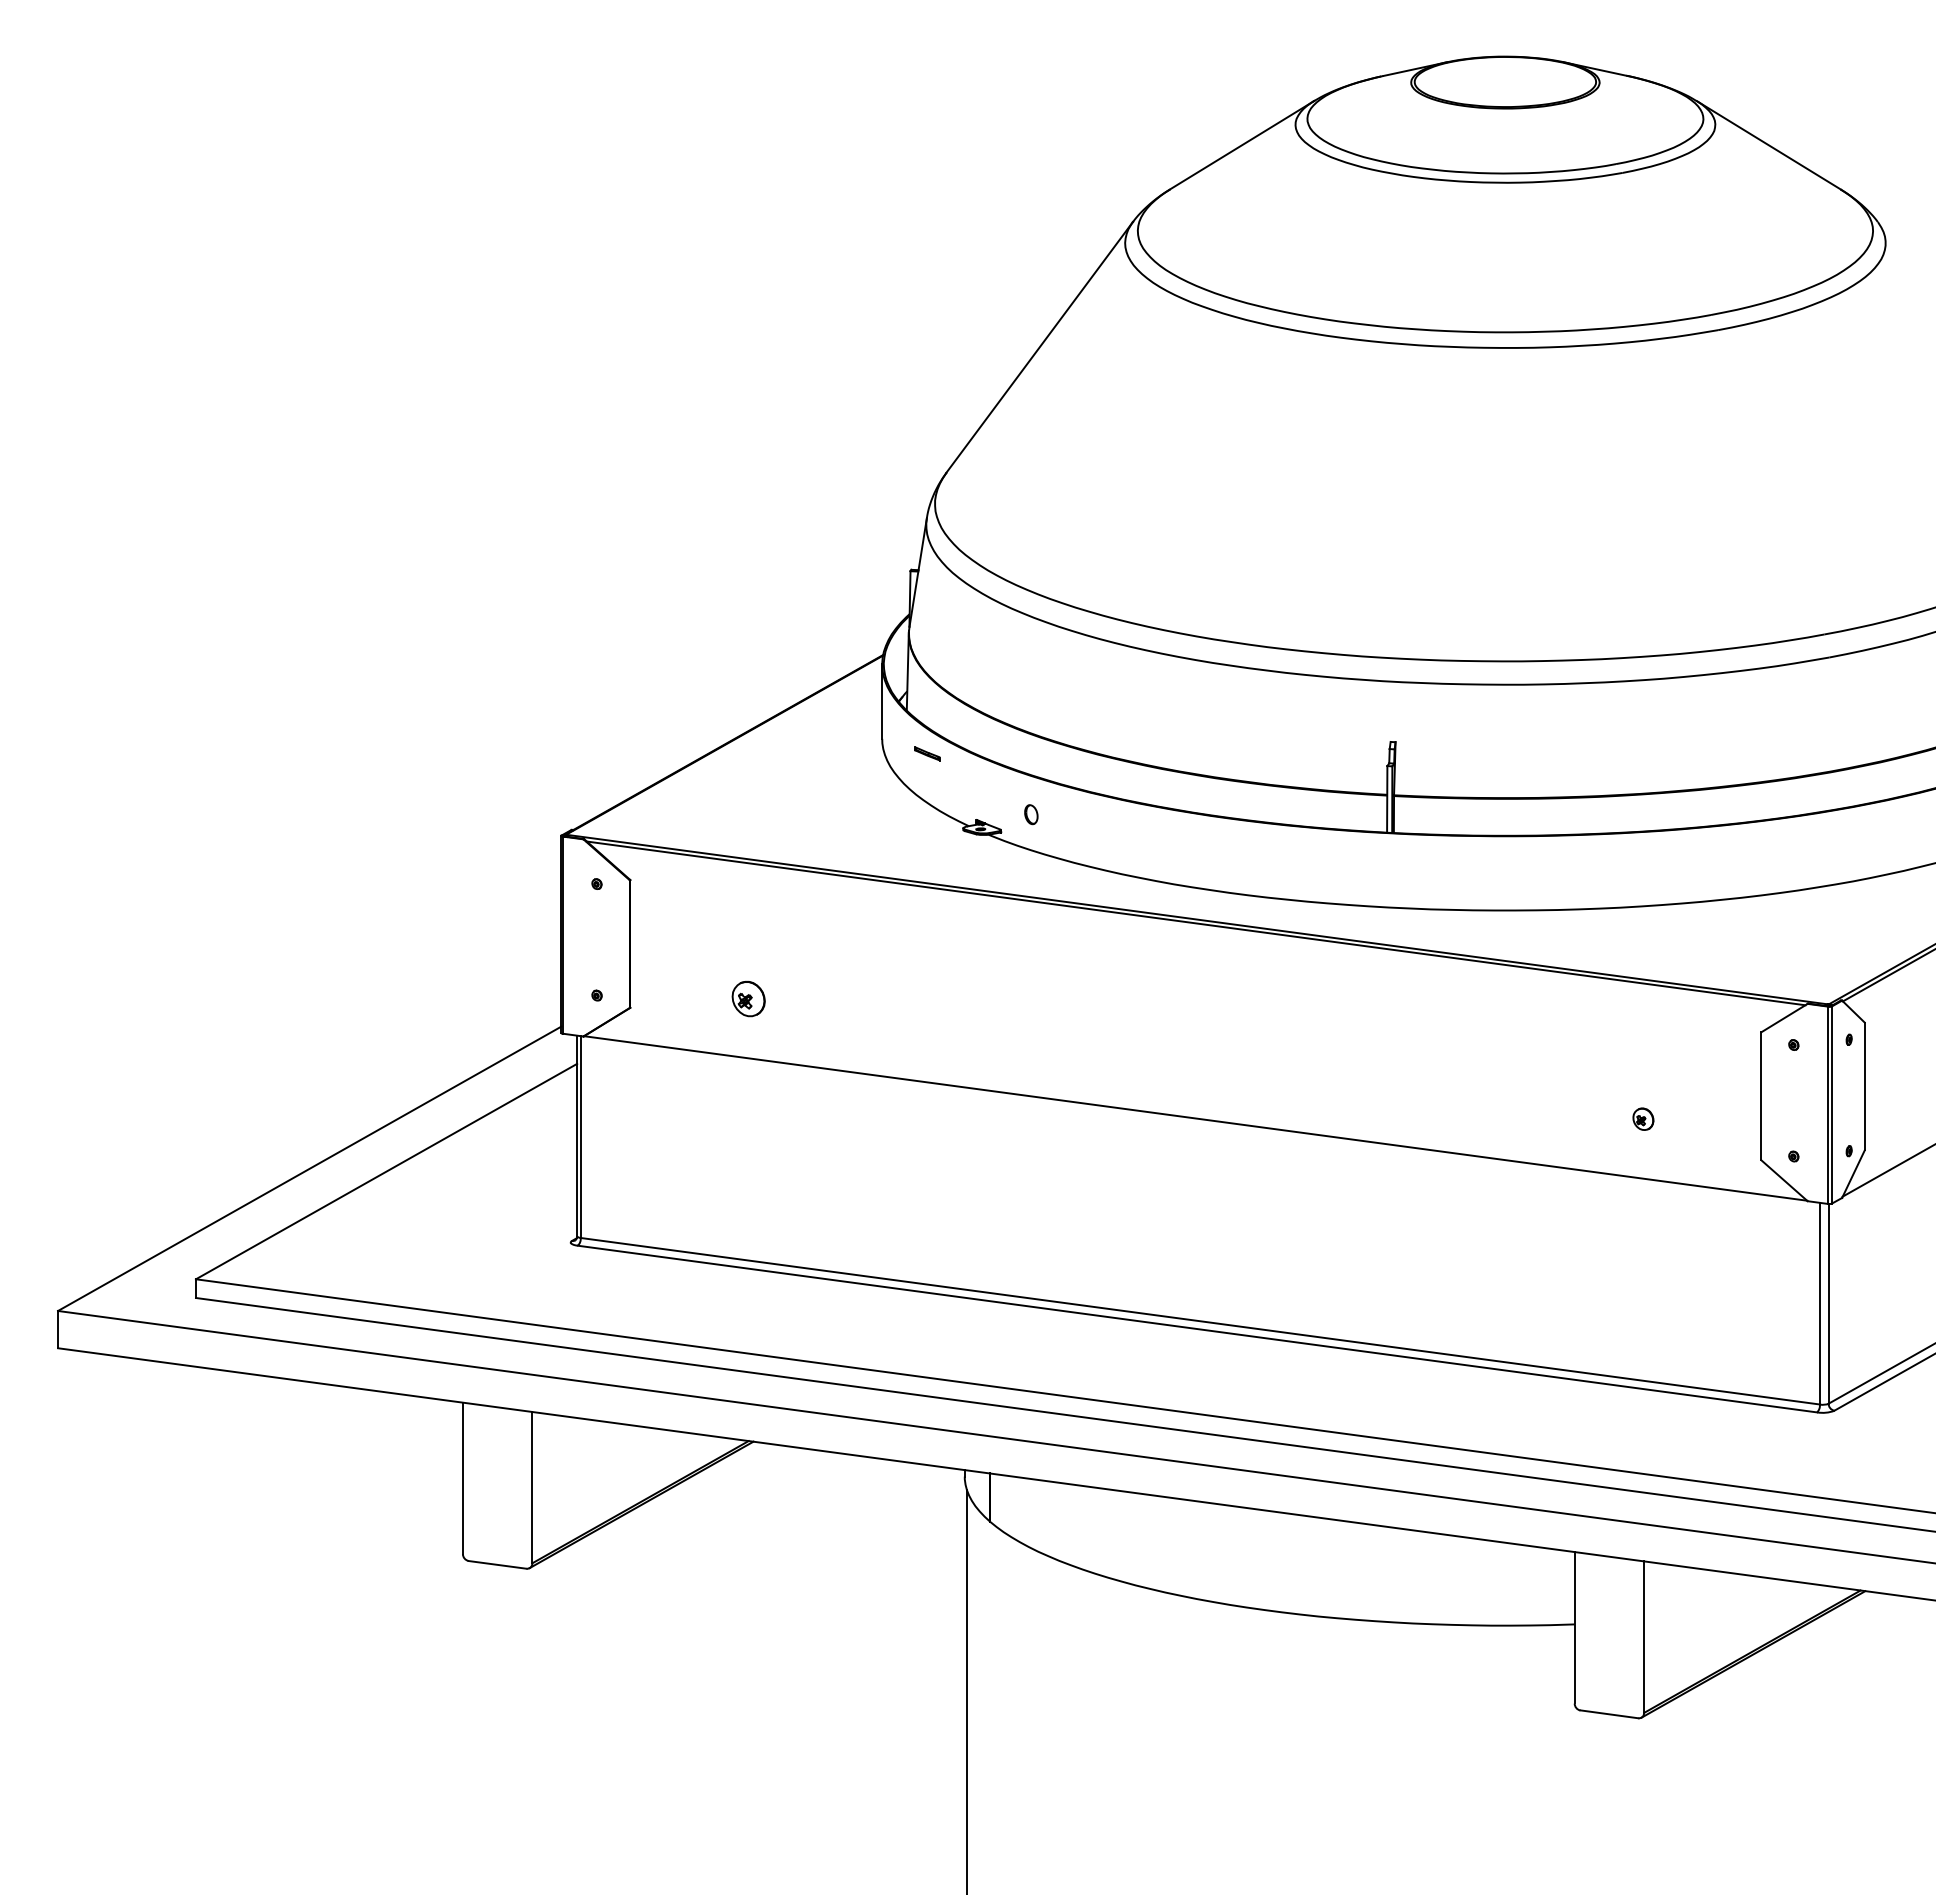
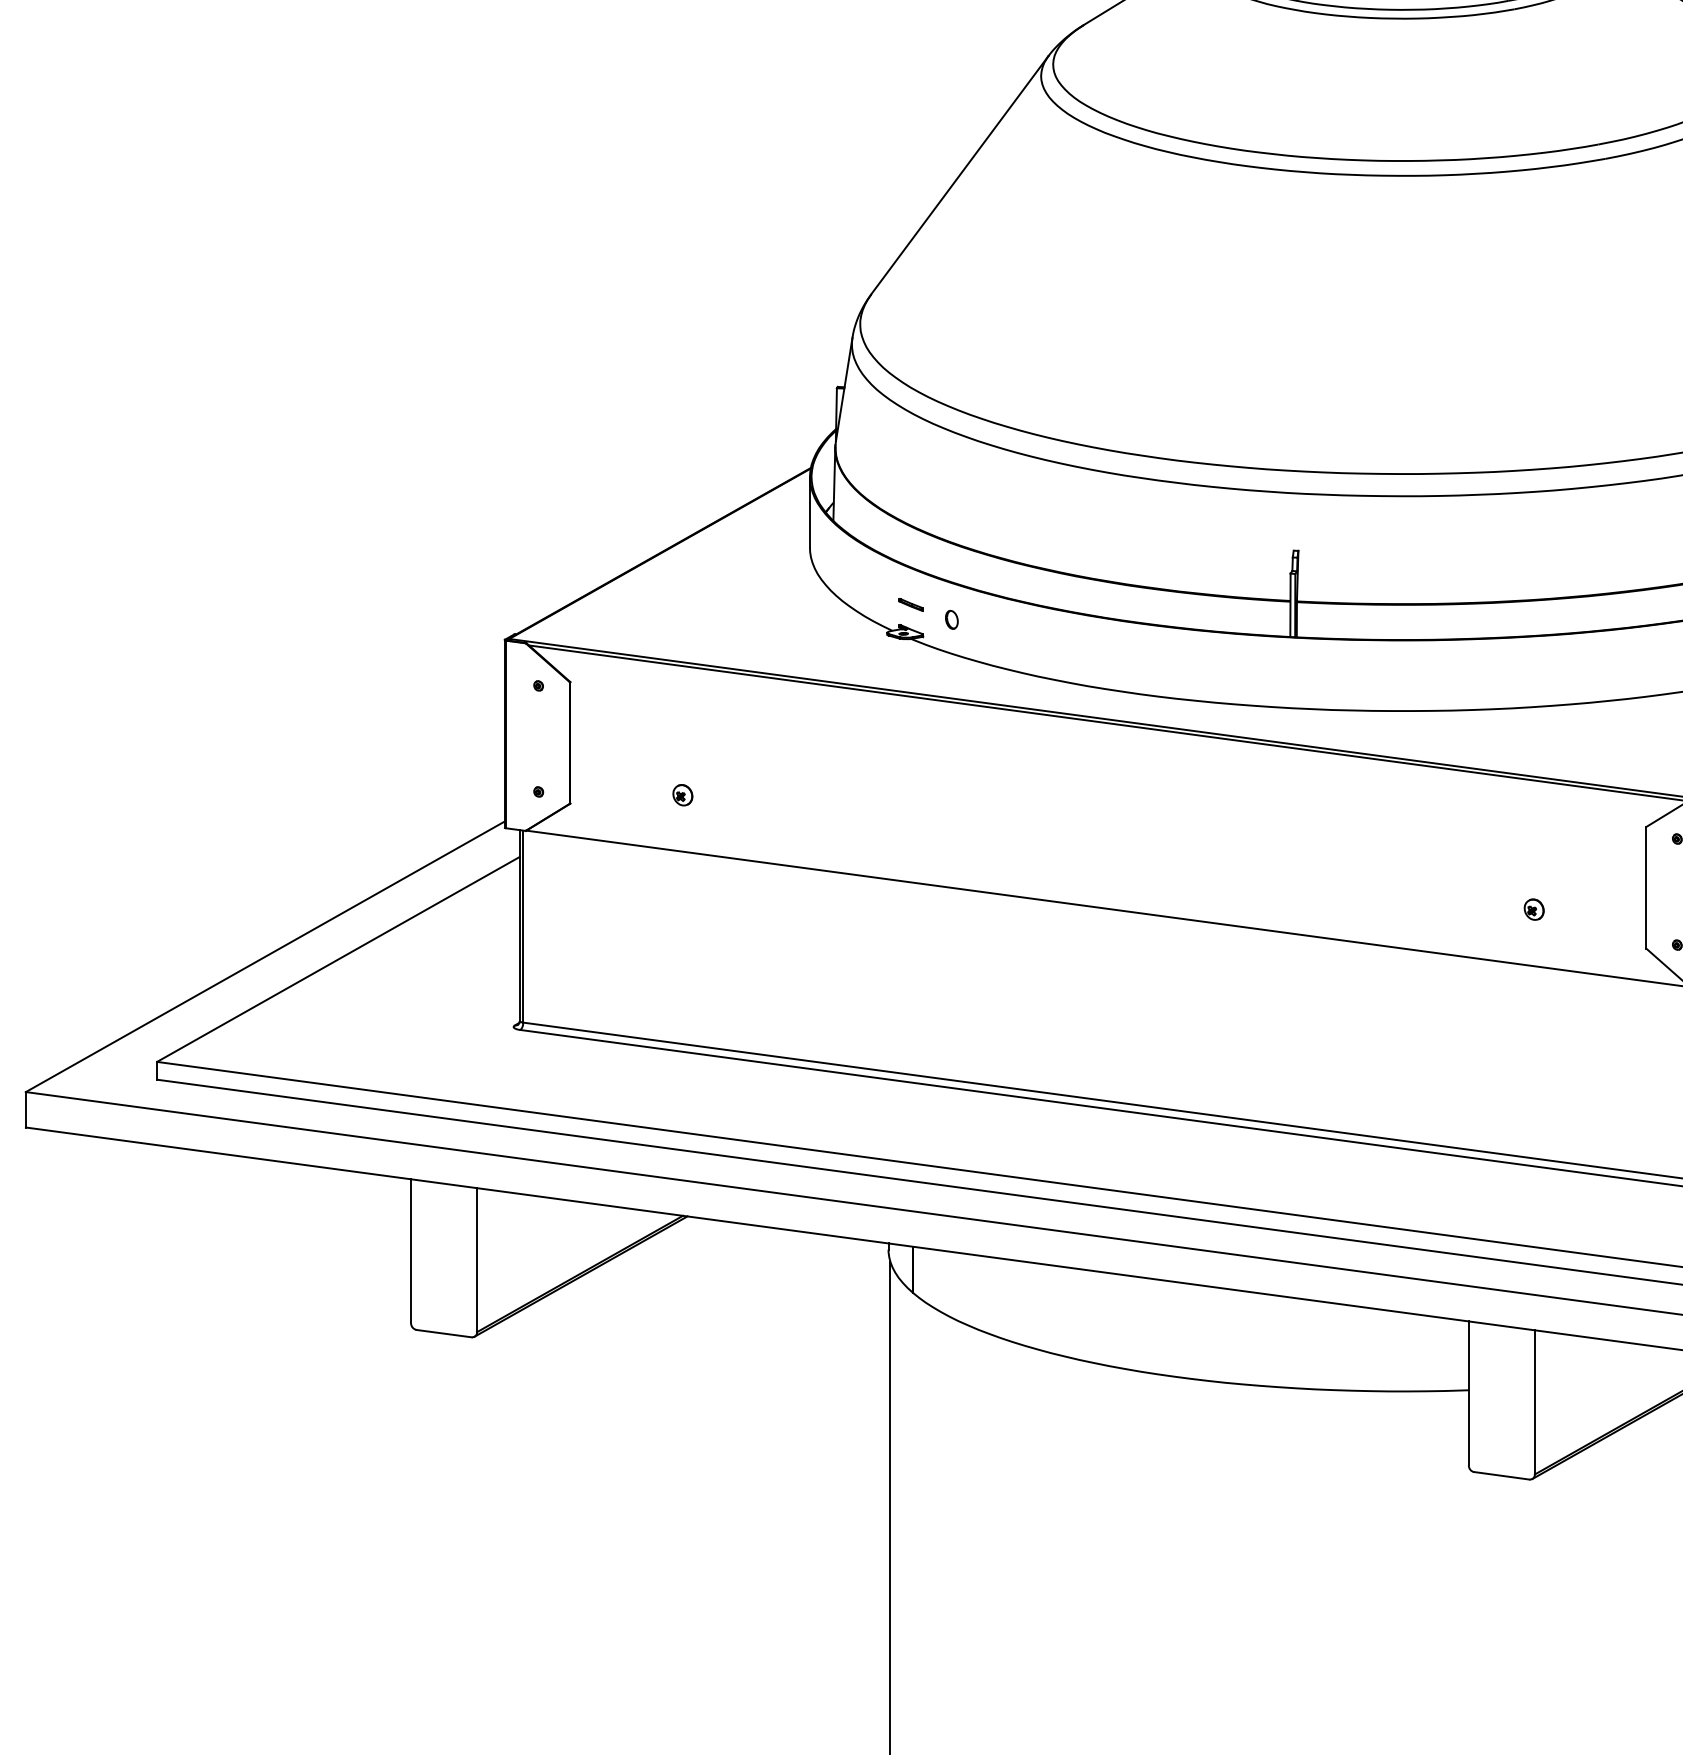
part: (927, 753) -> (911, 604), moved
part: (748, 998) -> (682, 794), size x0.62

